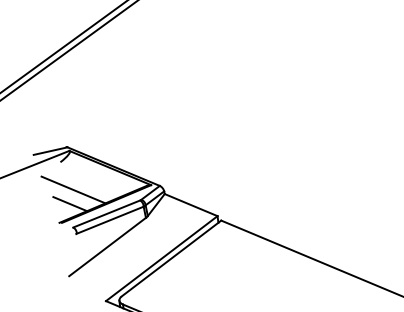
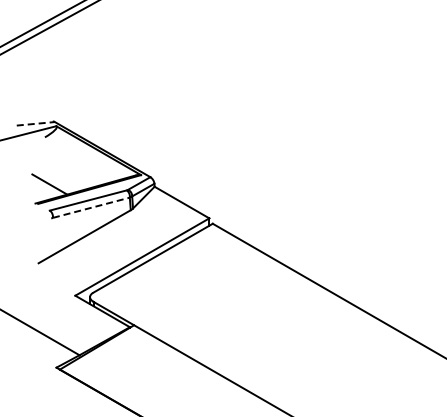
line: (51, 150) -> (36, 123), solid -> dashed
line: (73, 189) -> (55, 169), removed
line: (110, 219) -> (91, 207), solid -> dashed

